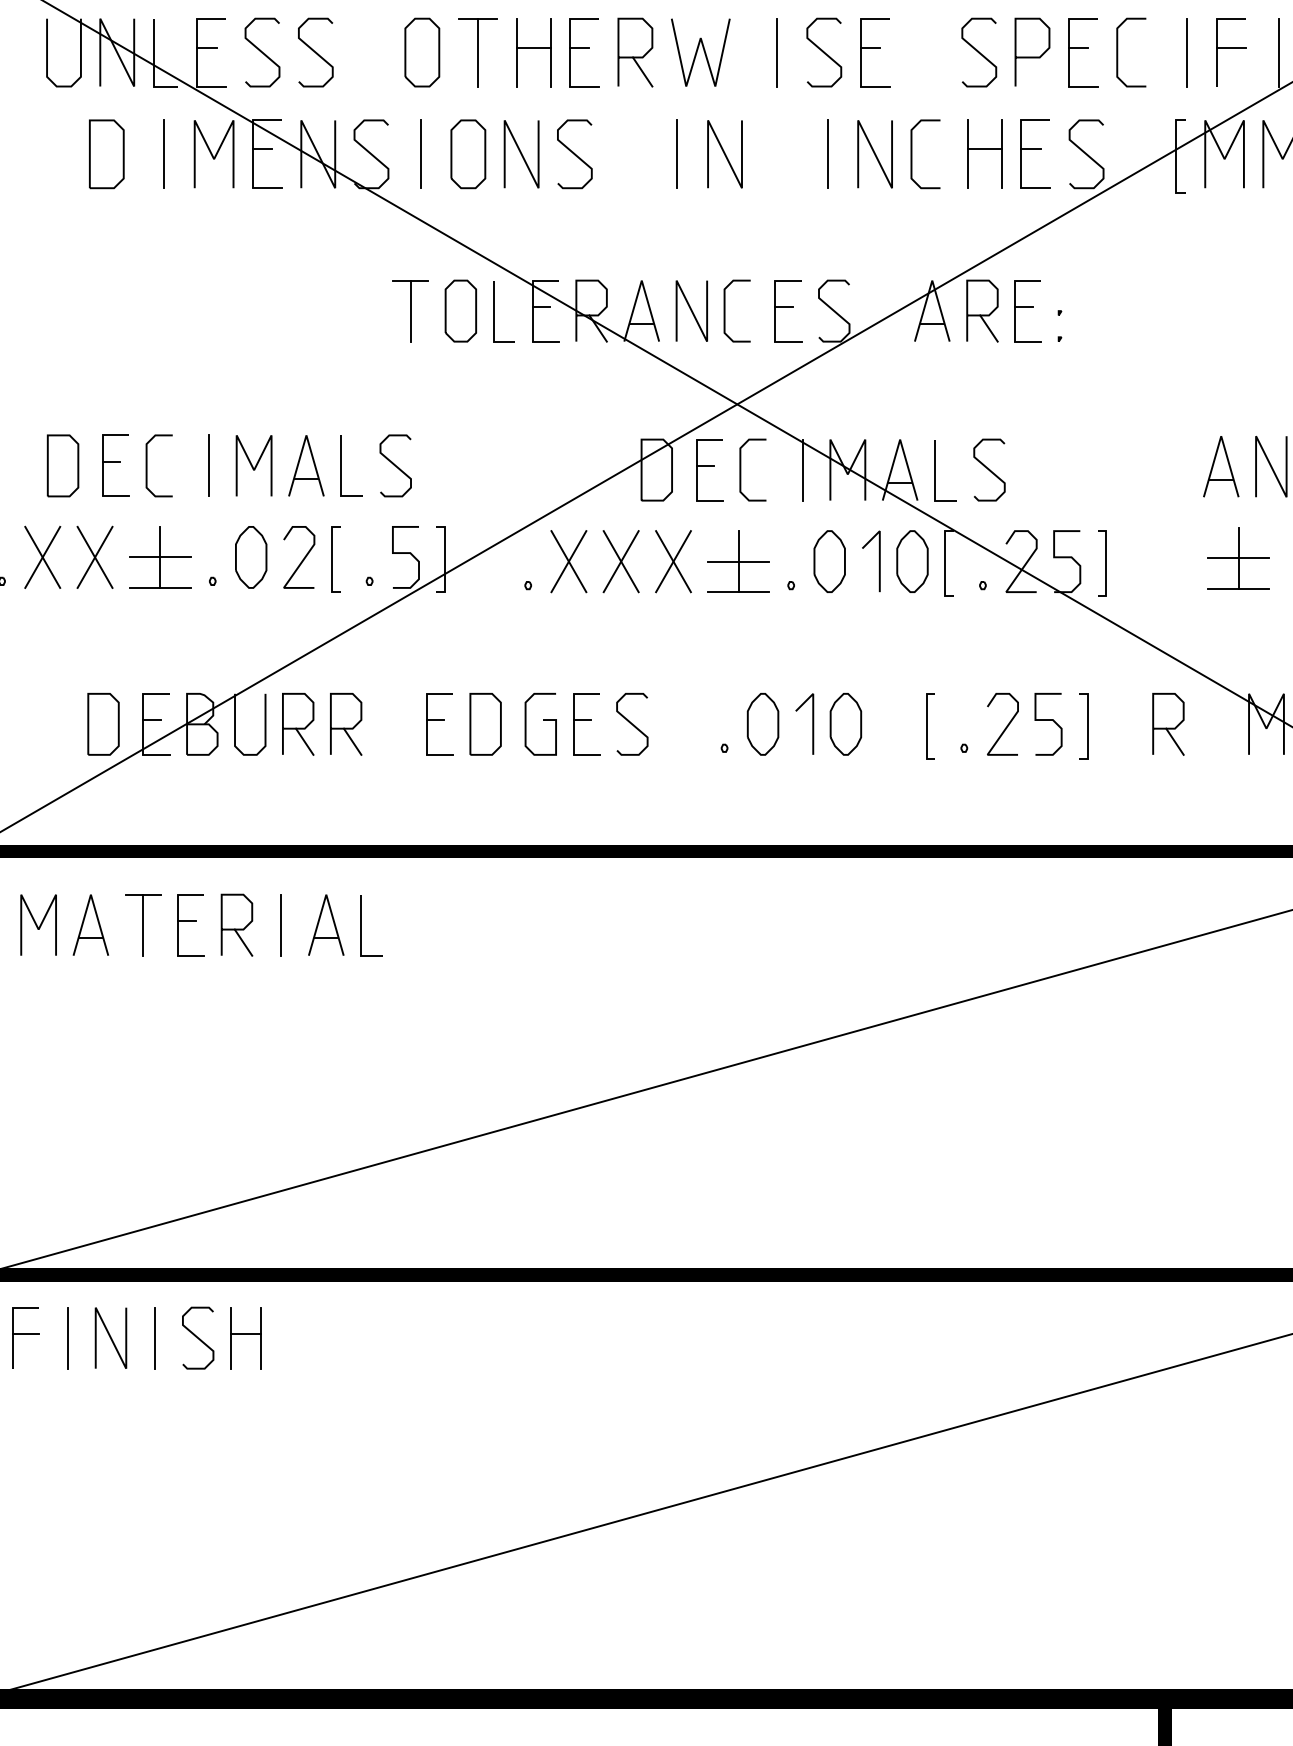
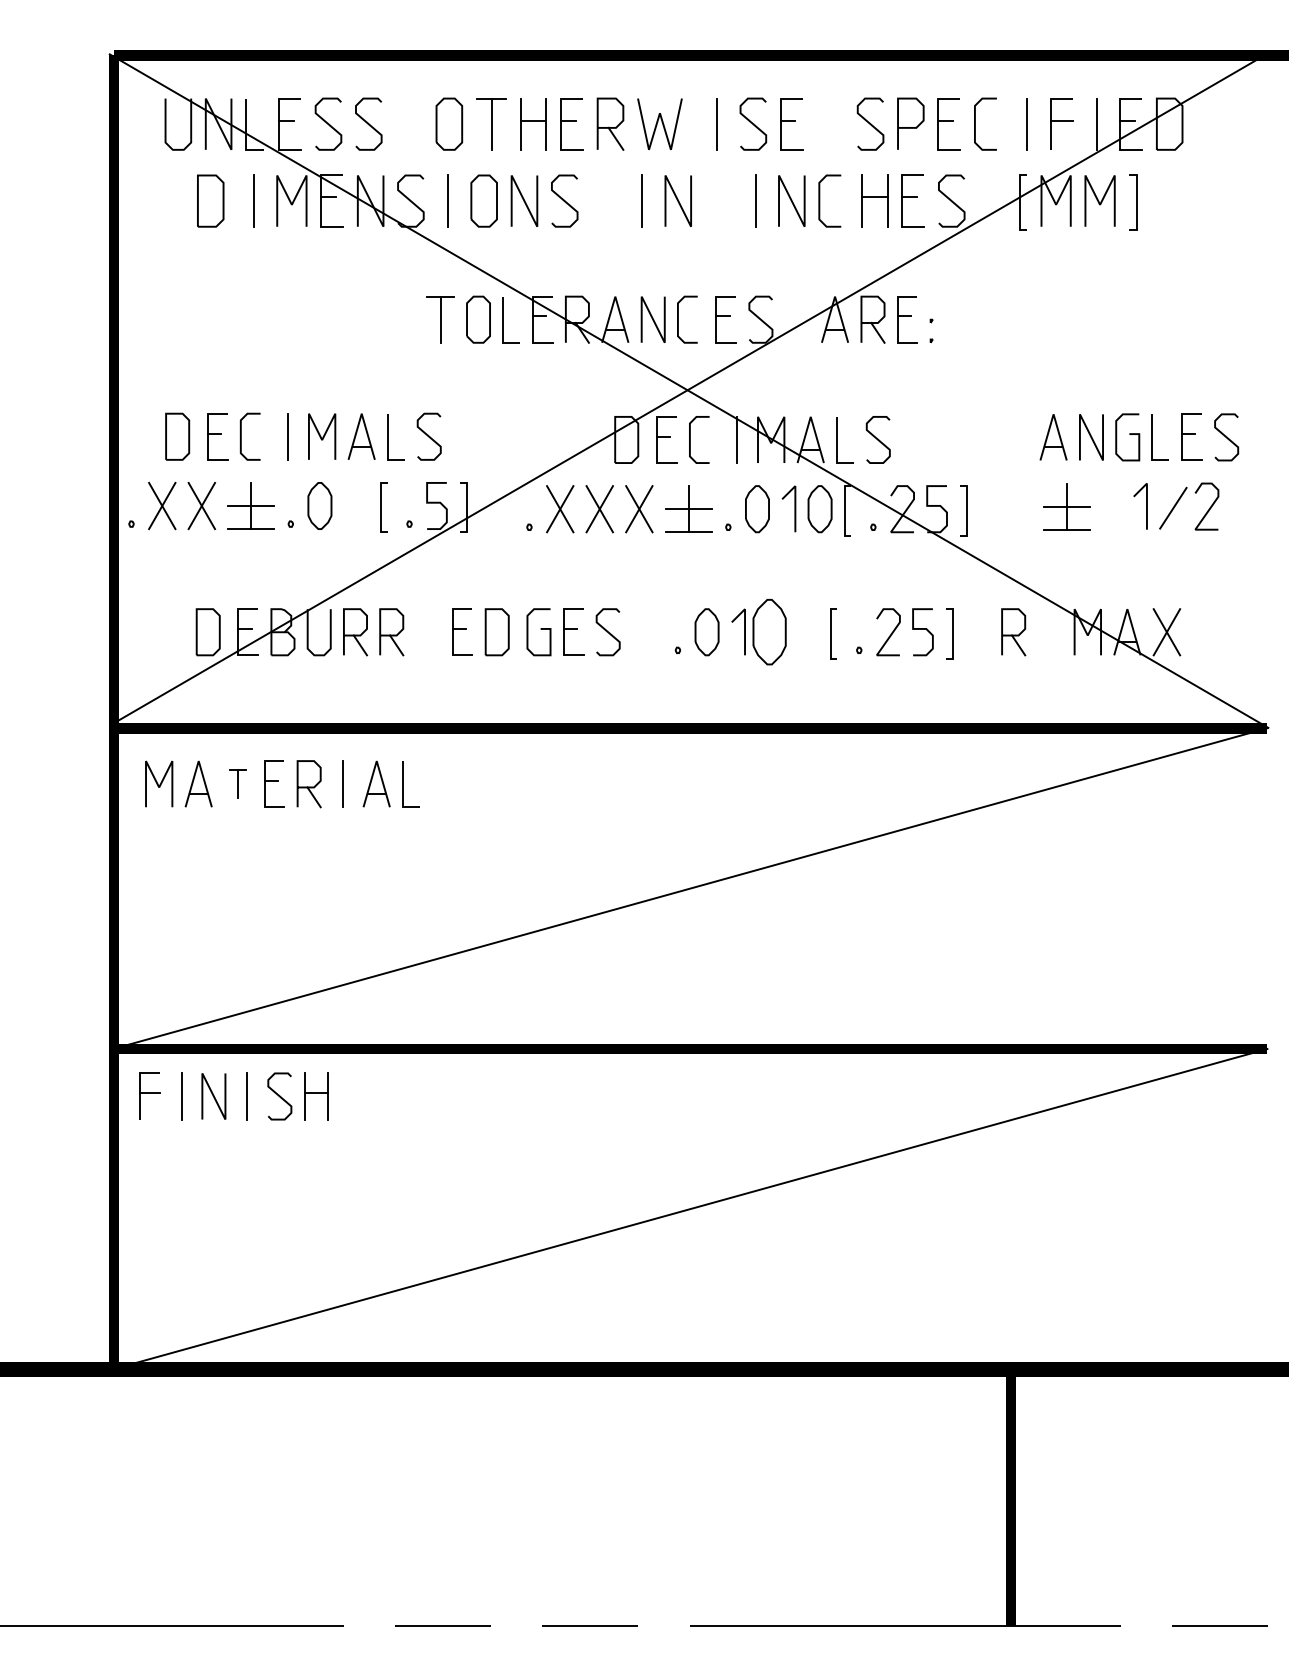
curve: (302, 559) -> (358, 507), removed
part: (845, 724) -> (769, 632), size x1.4
part: (142, 924) -> (237, 783), size x0.6

